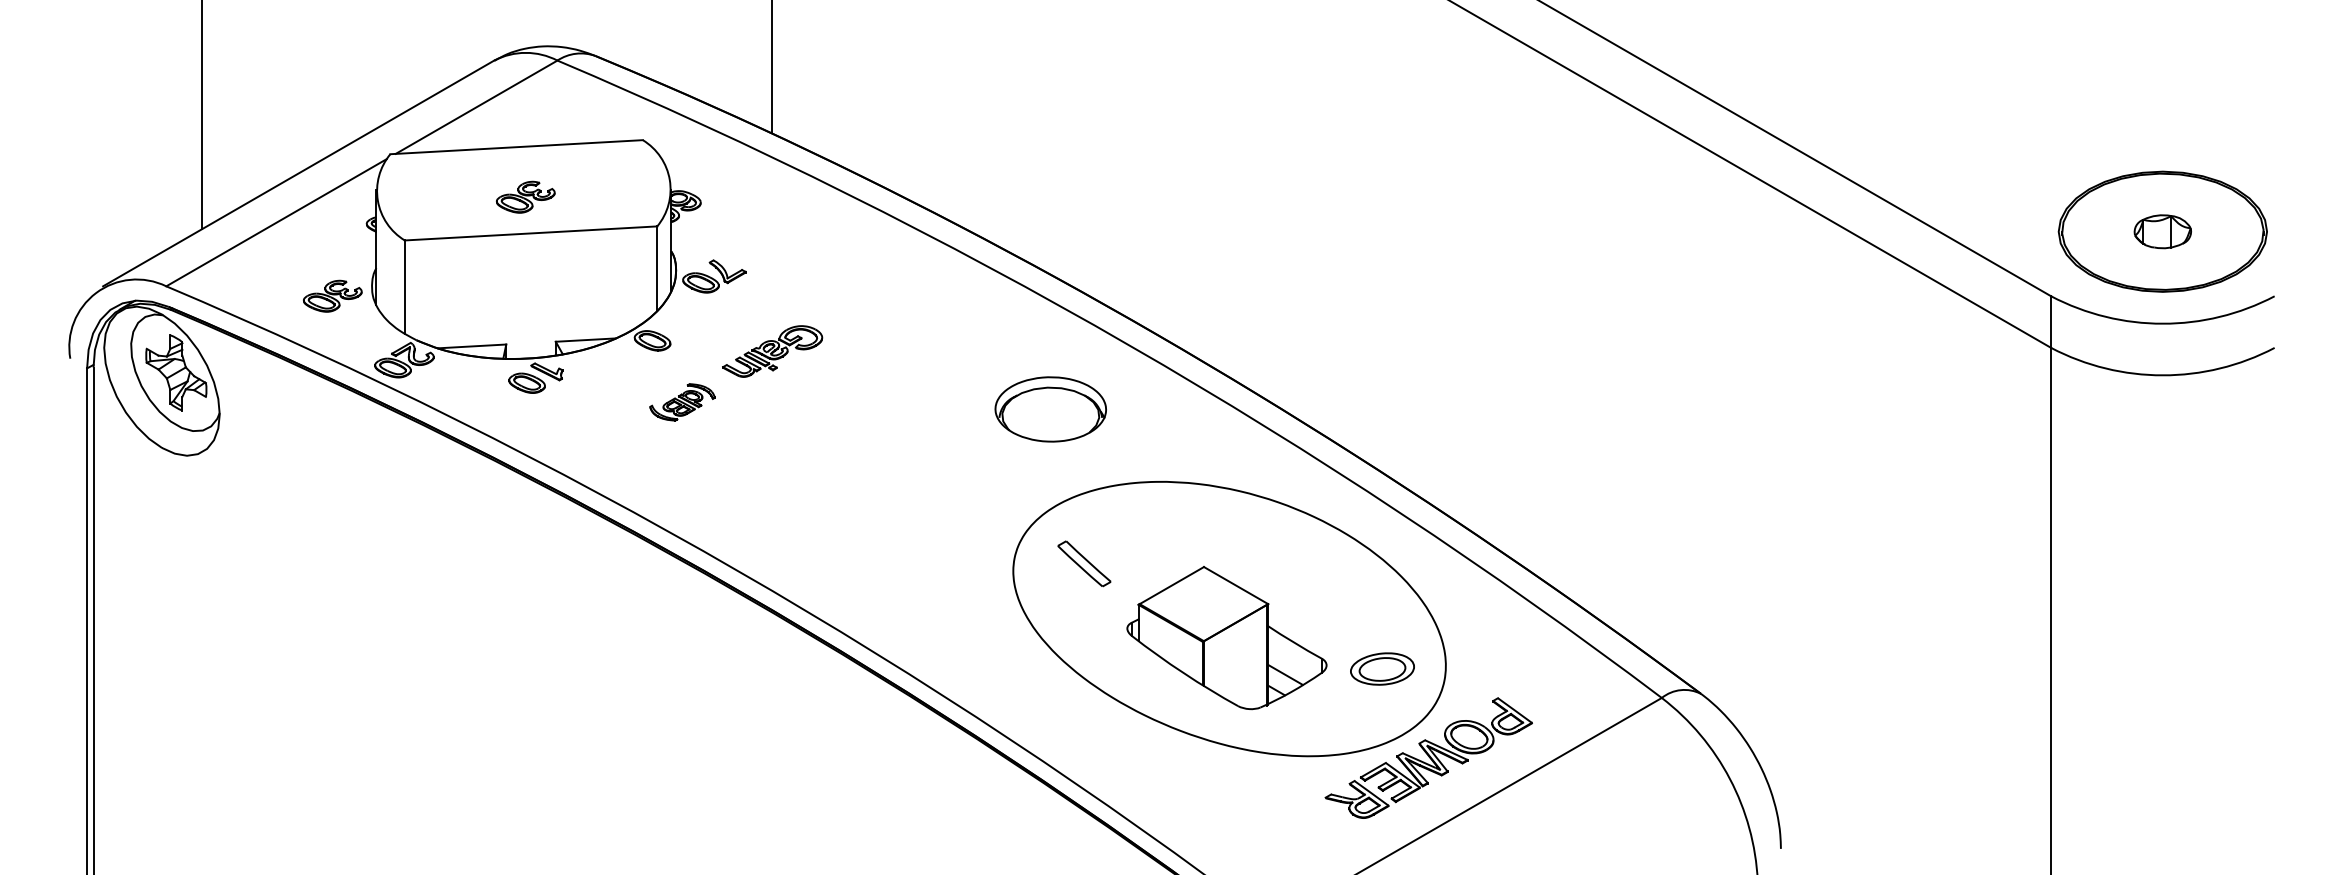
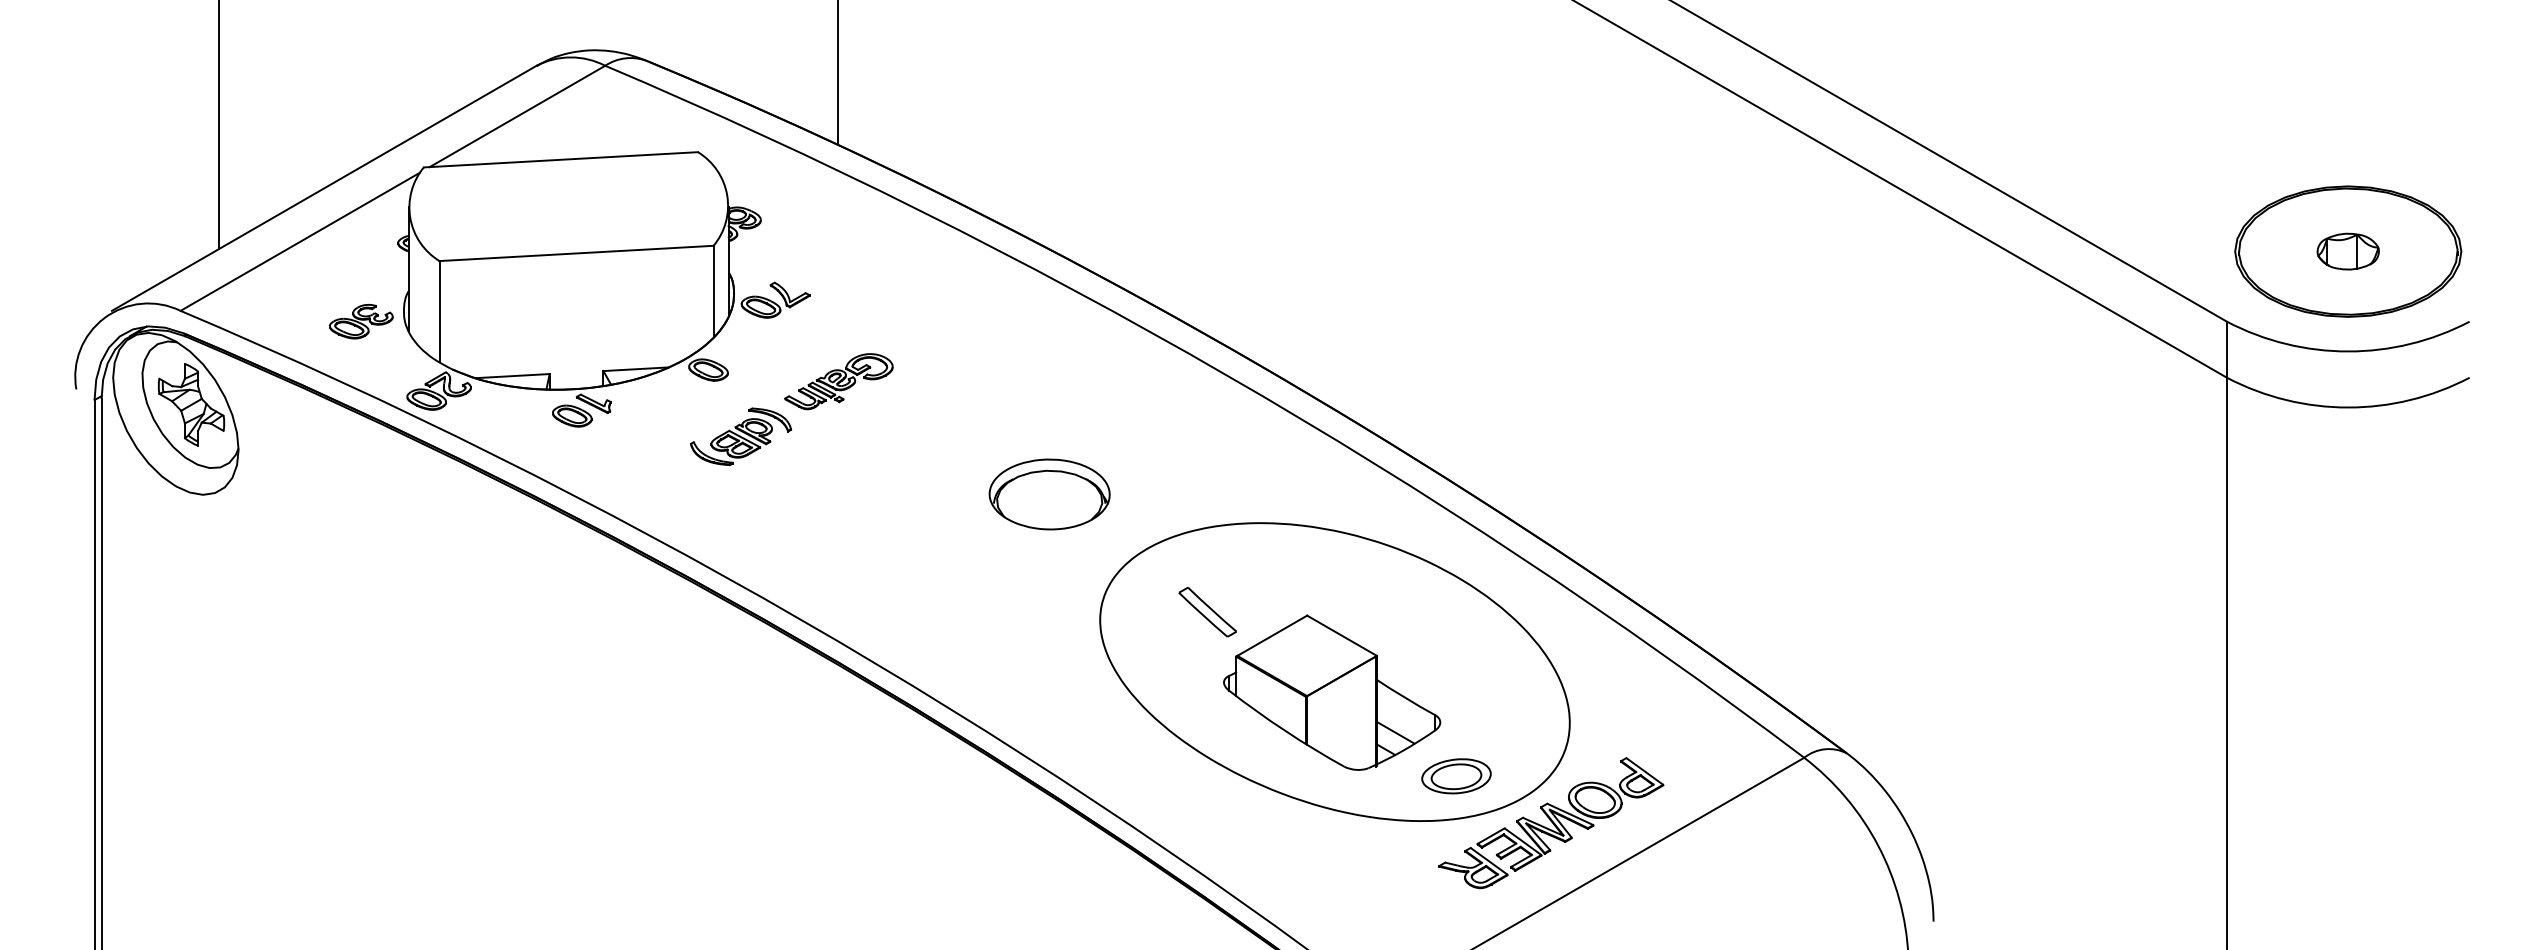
part: (525, 196) -> (570, 213), removed
part: (682, 402) -> (741, 437), size x1.43
part: (1050, 409) -> (1049, 494), moved
part: (1084, 563) -> (1207, 611), moved
part: (1382, 668) -> (1456, 775), moved

